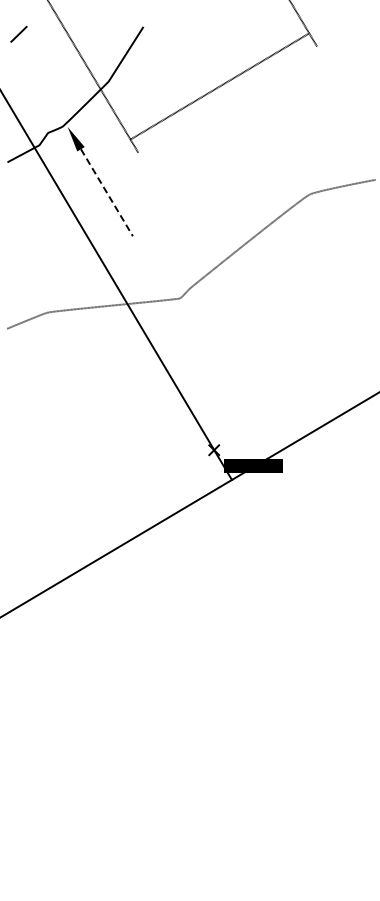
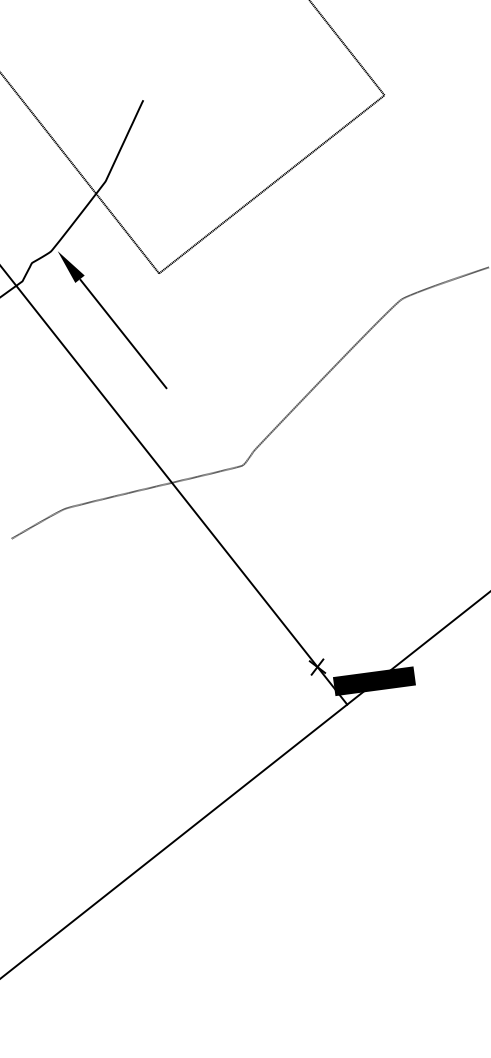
line: (219, 86) -> (271, 184), moved
line: (106, 192) -> (122, 333), dashed -> solid

